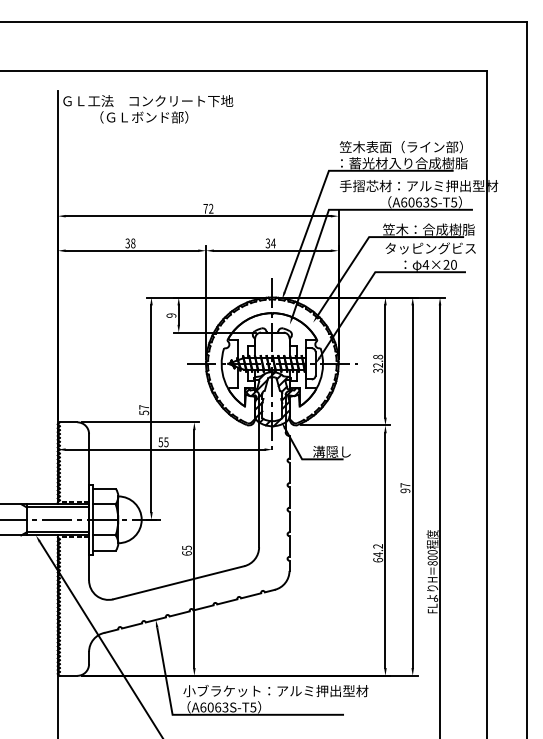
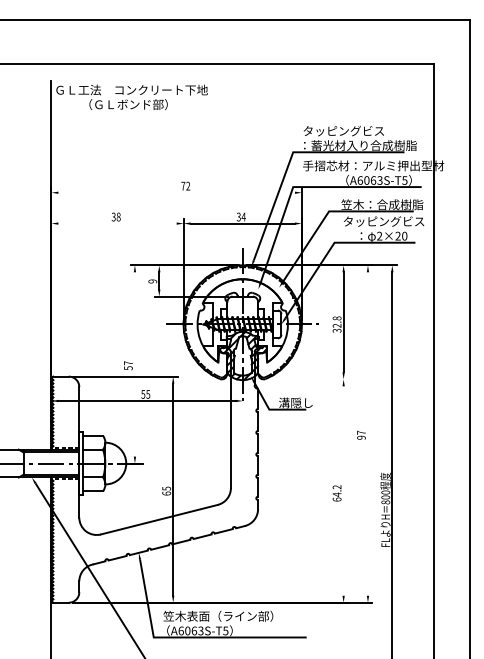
text: (400, 147) -> (357, 131), 笠木表面（ライン部） -> タッピングビス
line: (197, 216) -> (175, 193), removed
line: (131, 250) -> (117, 223), removed
text: (425, 264) -> (379, 235), 4×20 -> 2×20
line: (151, 408) -> (134, 364), removed
line: (345, 425) -> (308, 379), removed
line: (412, 486) -> (367, 433), removed
line: (385, 550) -> (343, 490), removed
text: (275, 690) -> (245, 615), 小ブラケット：アルミ押出型材 -> 笠木表面（ライン部）

